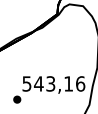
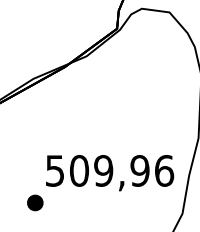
text: (53, 83) -> (109, 170), 543,16 -> 509,96

